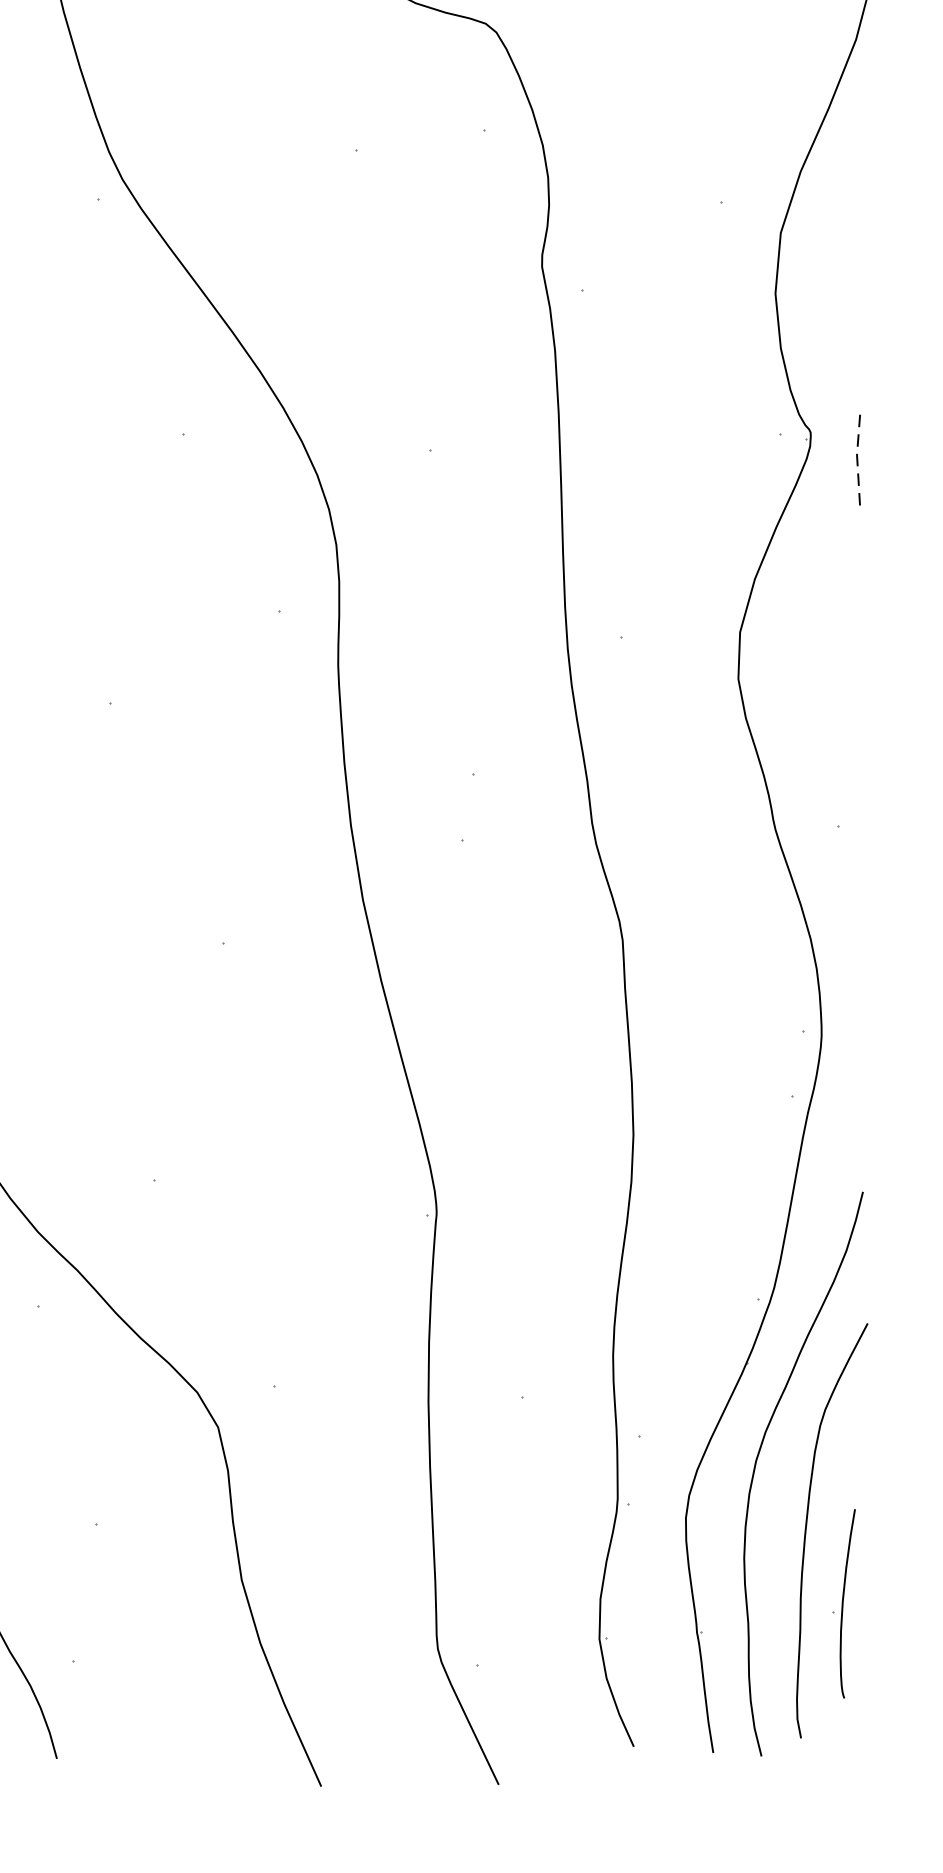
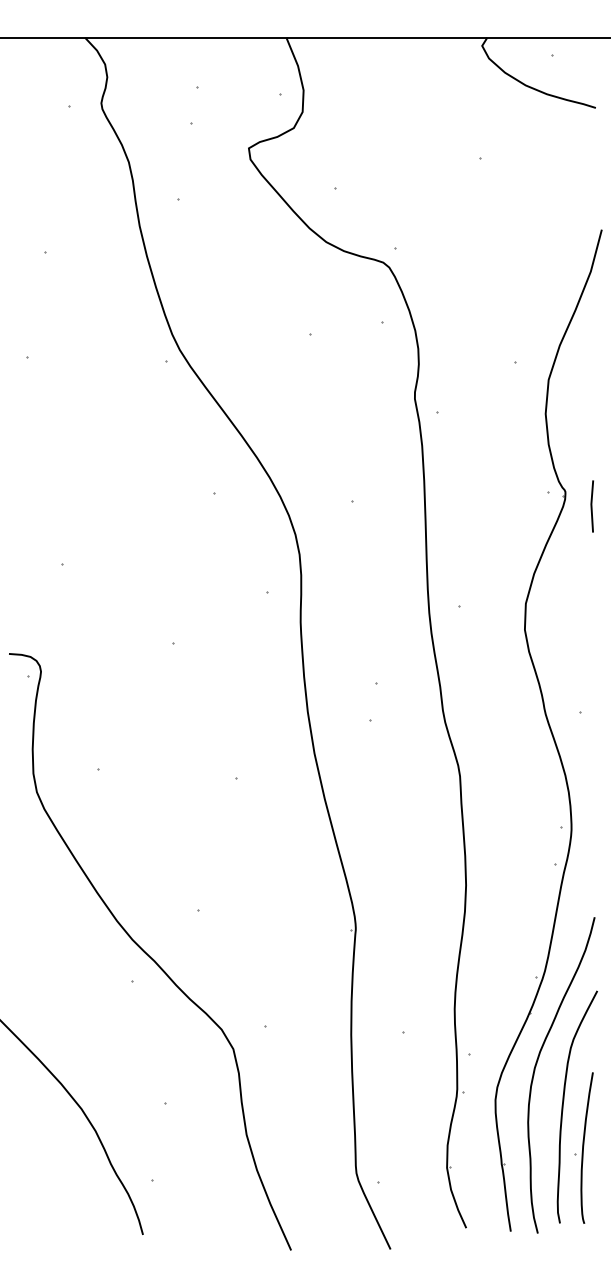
line: (857, 458) -> (591, 506), dashed -> solid
part: (842, 1602) -> (583, 1147), size x1.43

